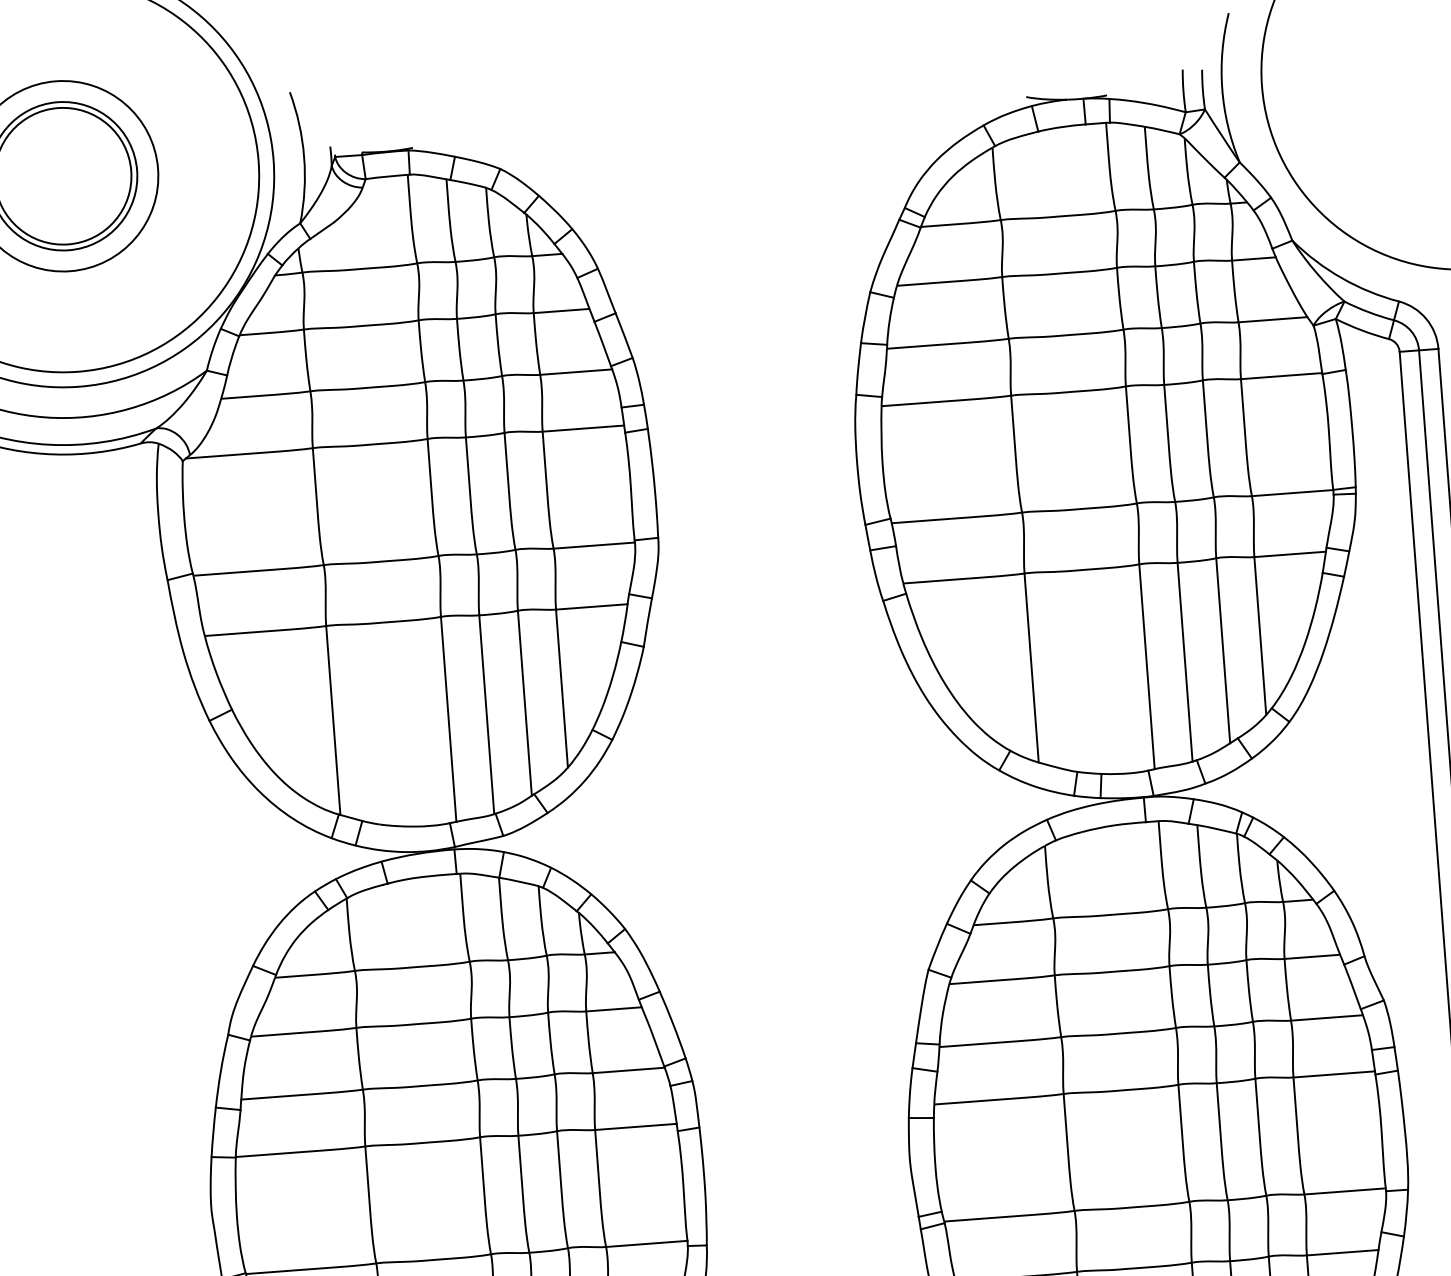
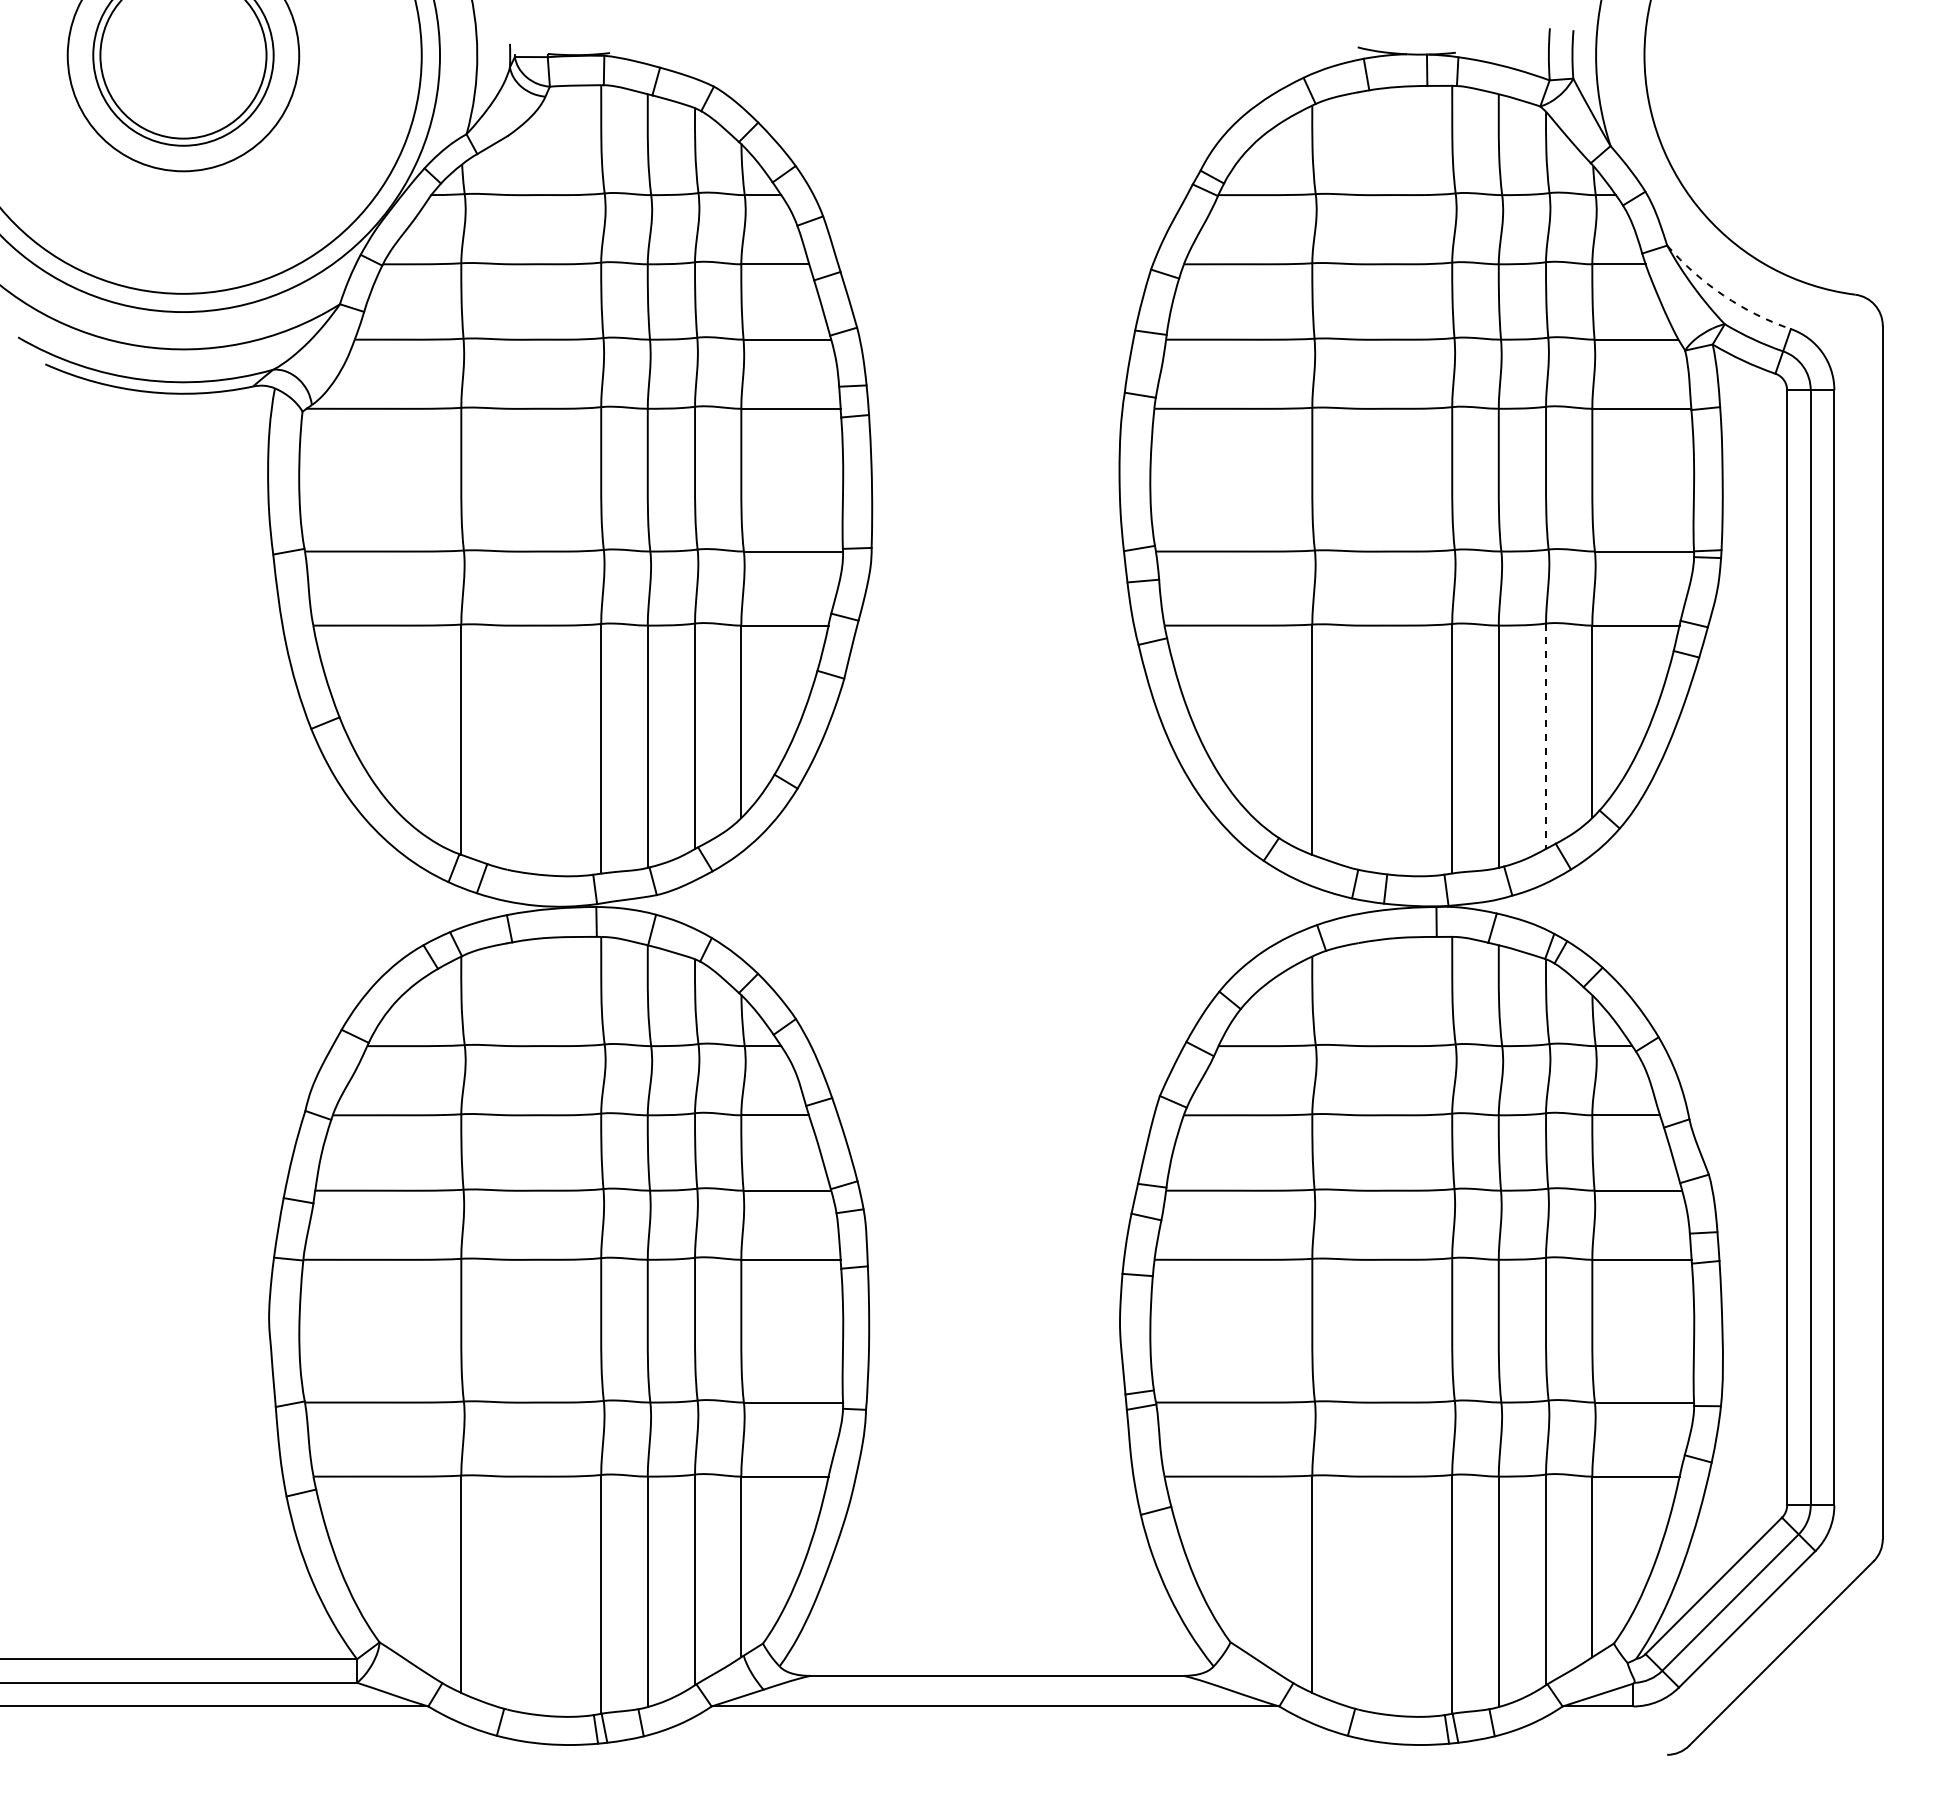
arc: (1341, 278) -> (1723, 295), solid -> dashed
line: (1223, 650) -> (1546, 736), solid -> dashed

